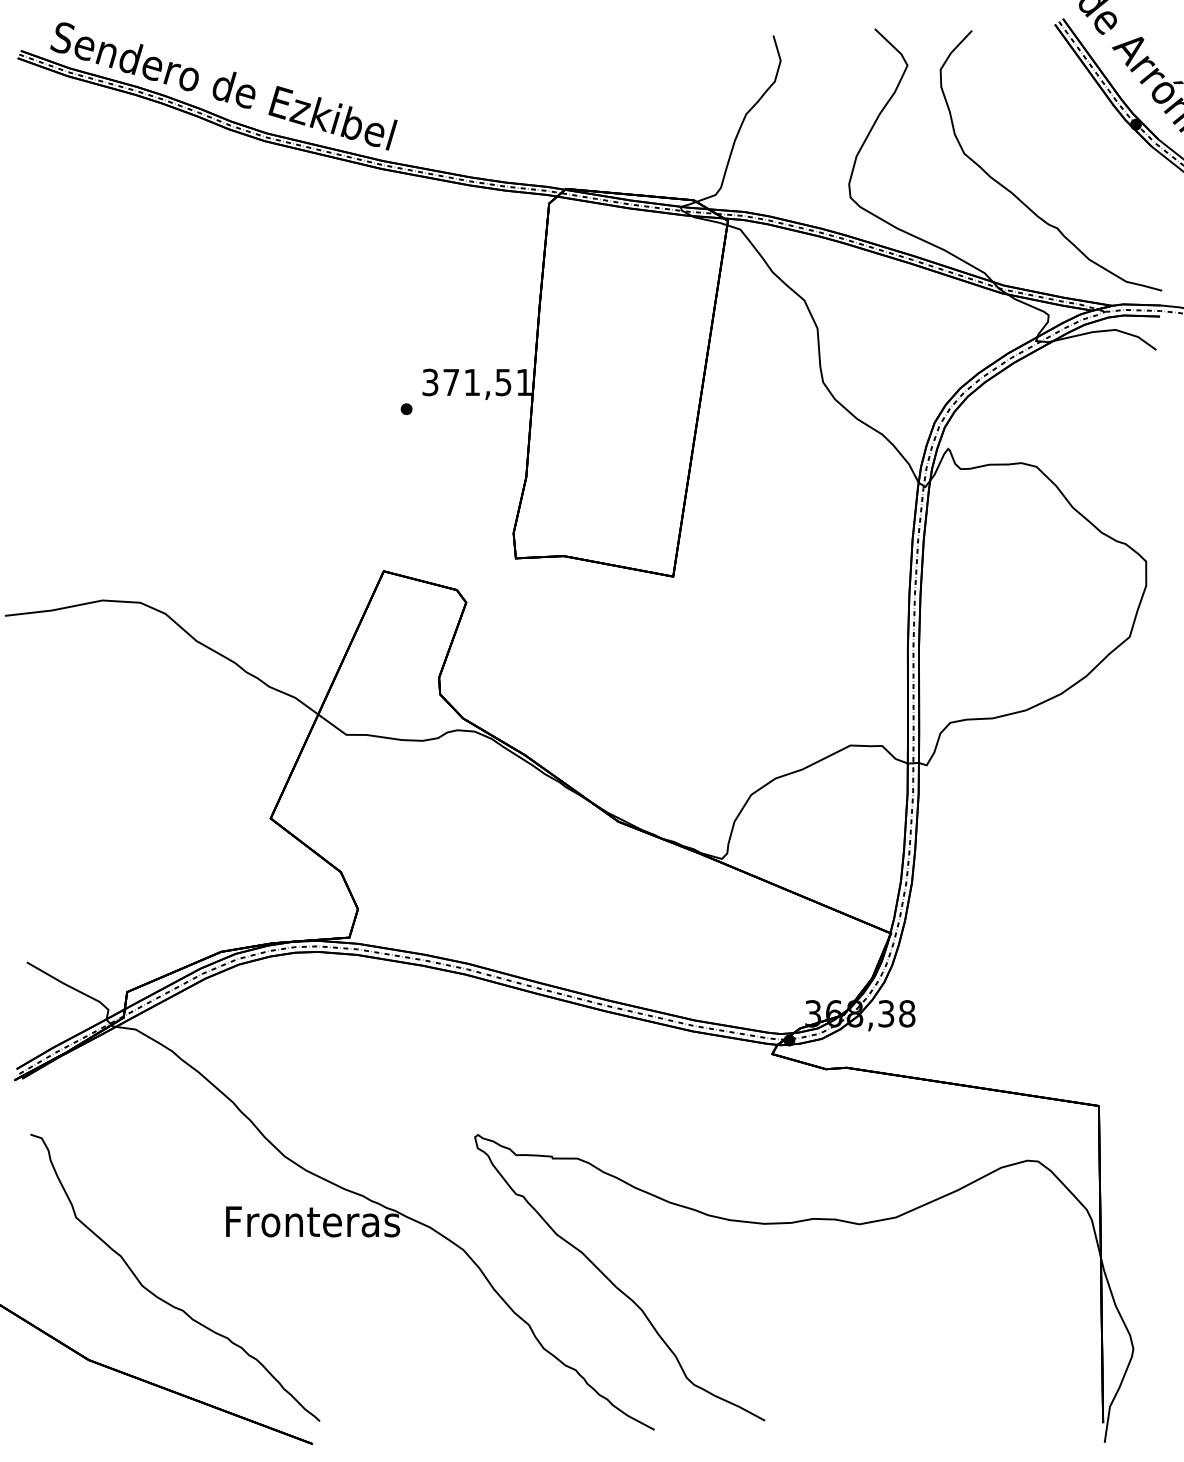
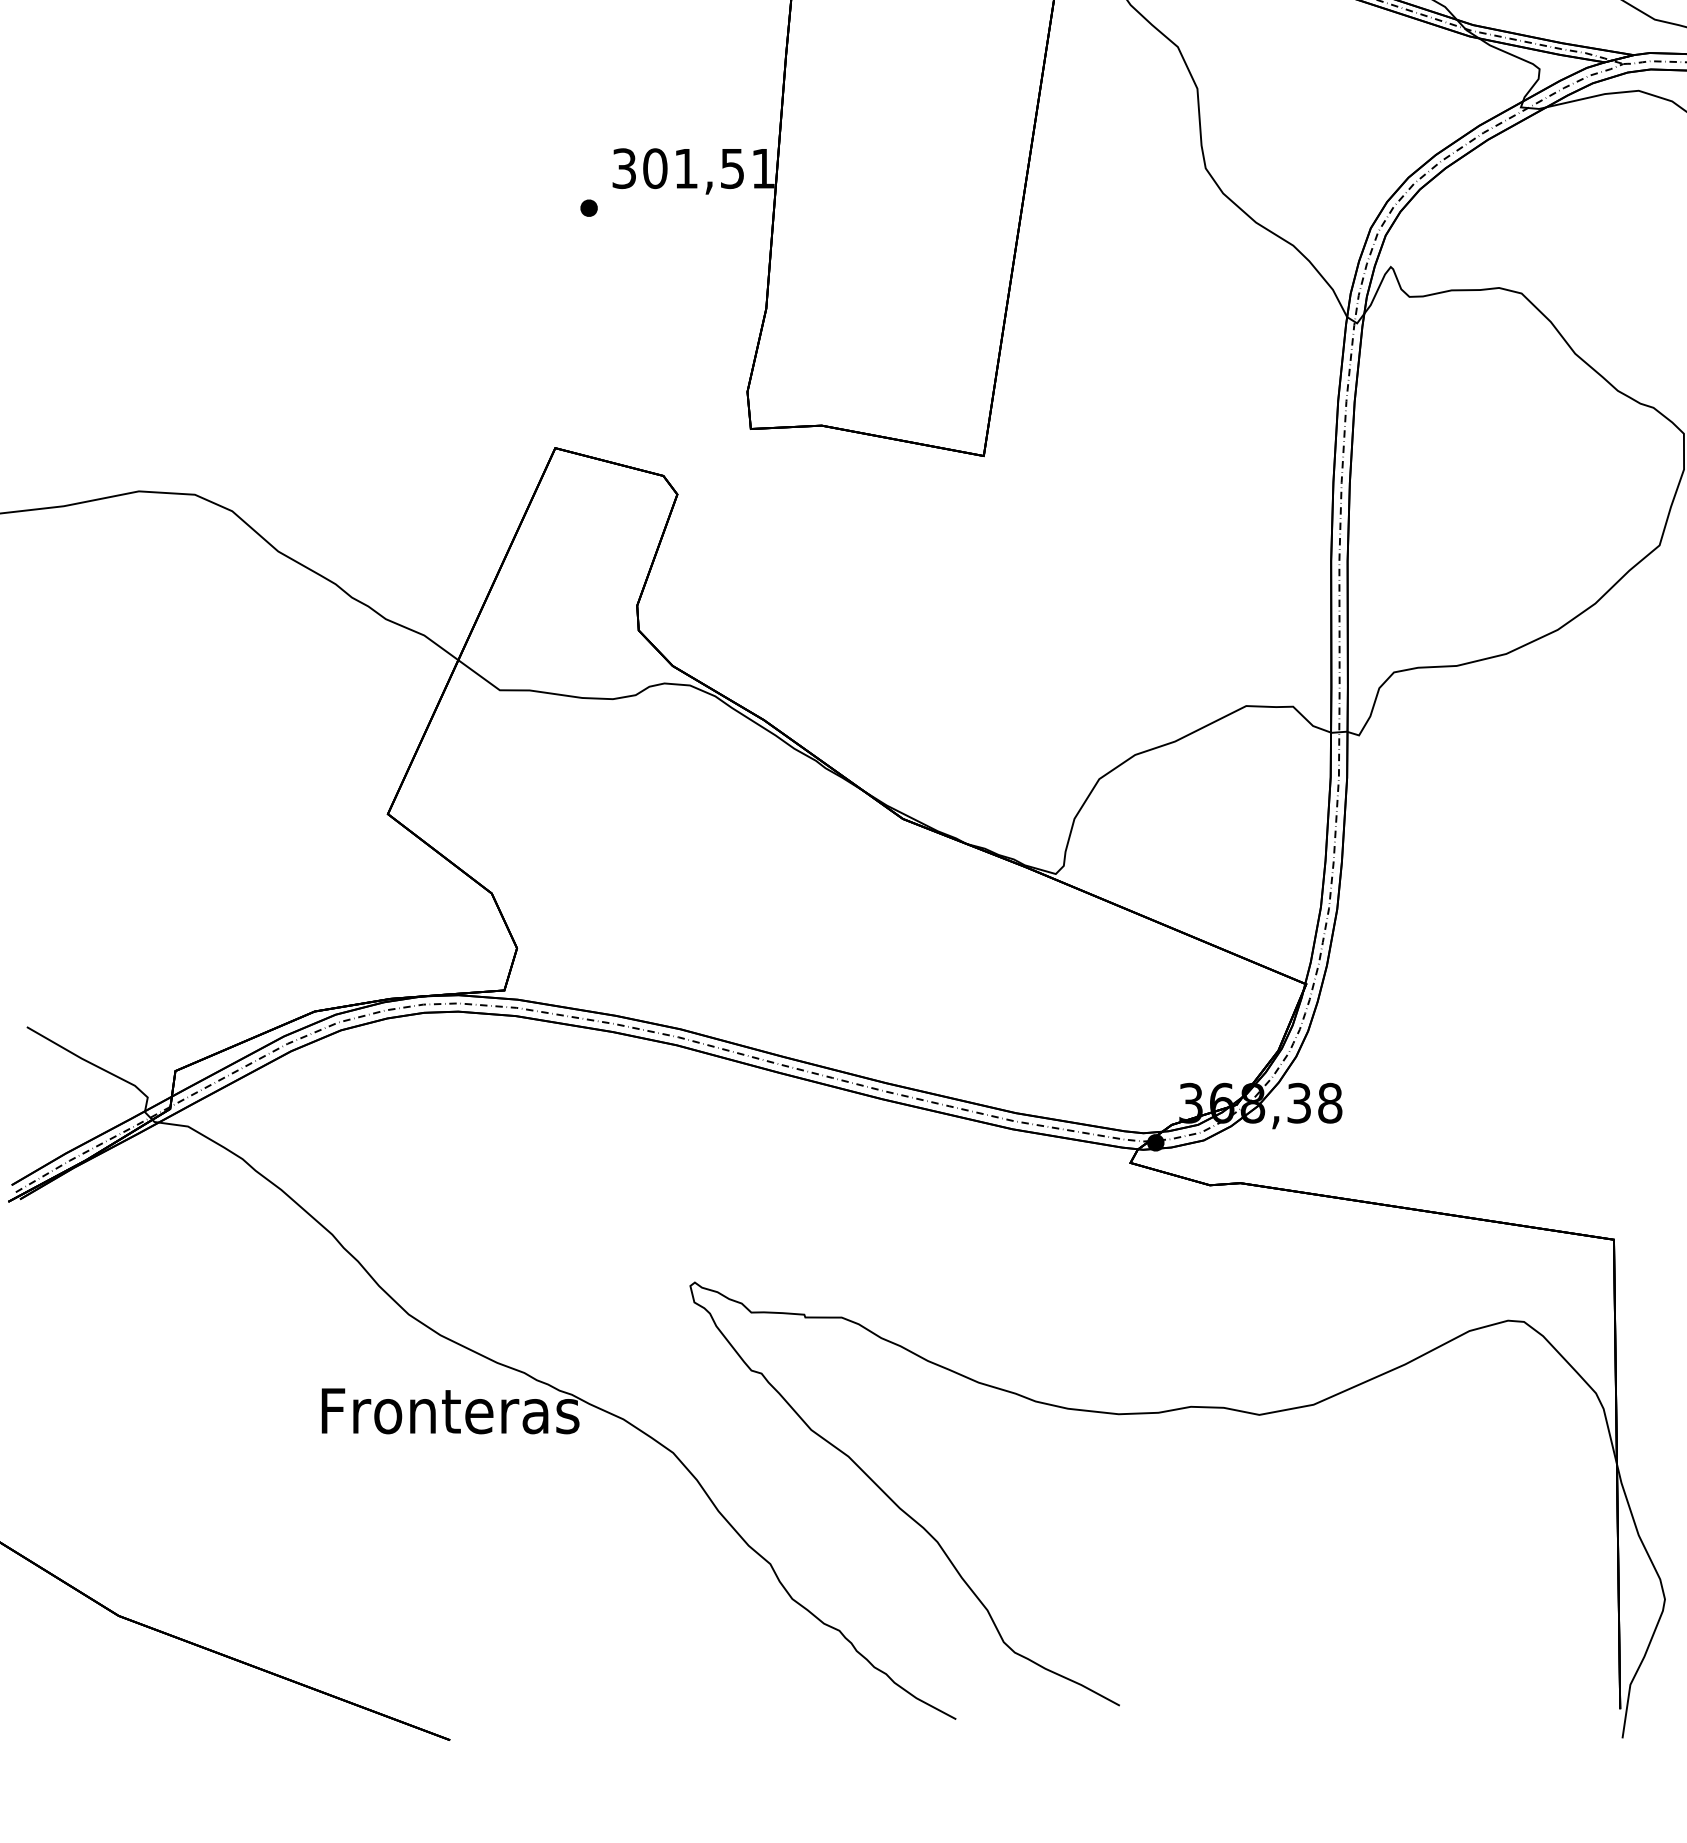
text: (451, 382) -> (655, 168), 371,51 -> 301,51
curve: (163, 1299) -> (229, 1526), removed

